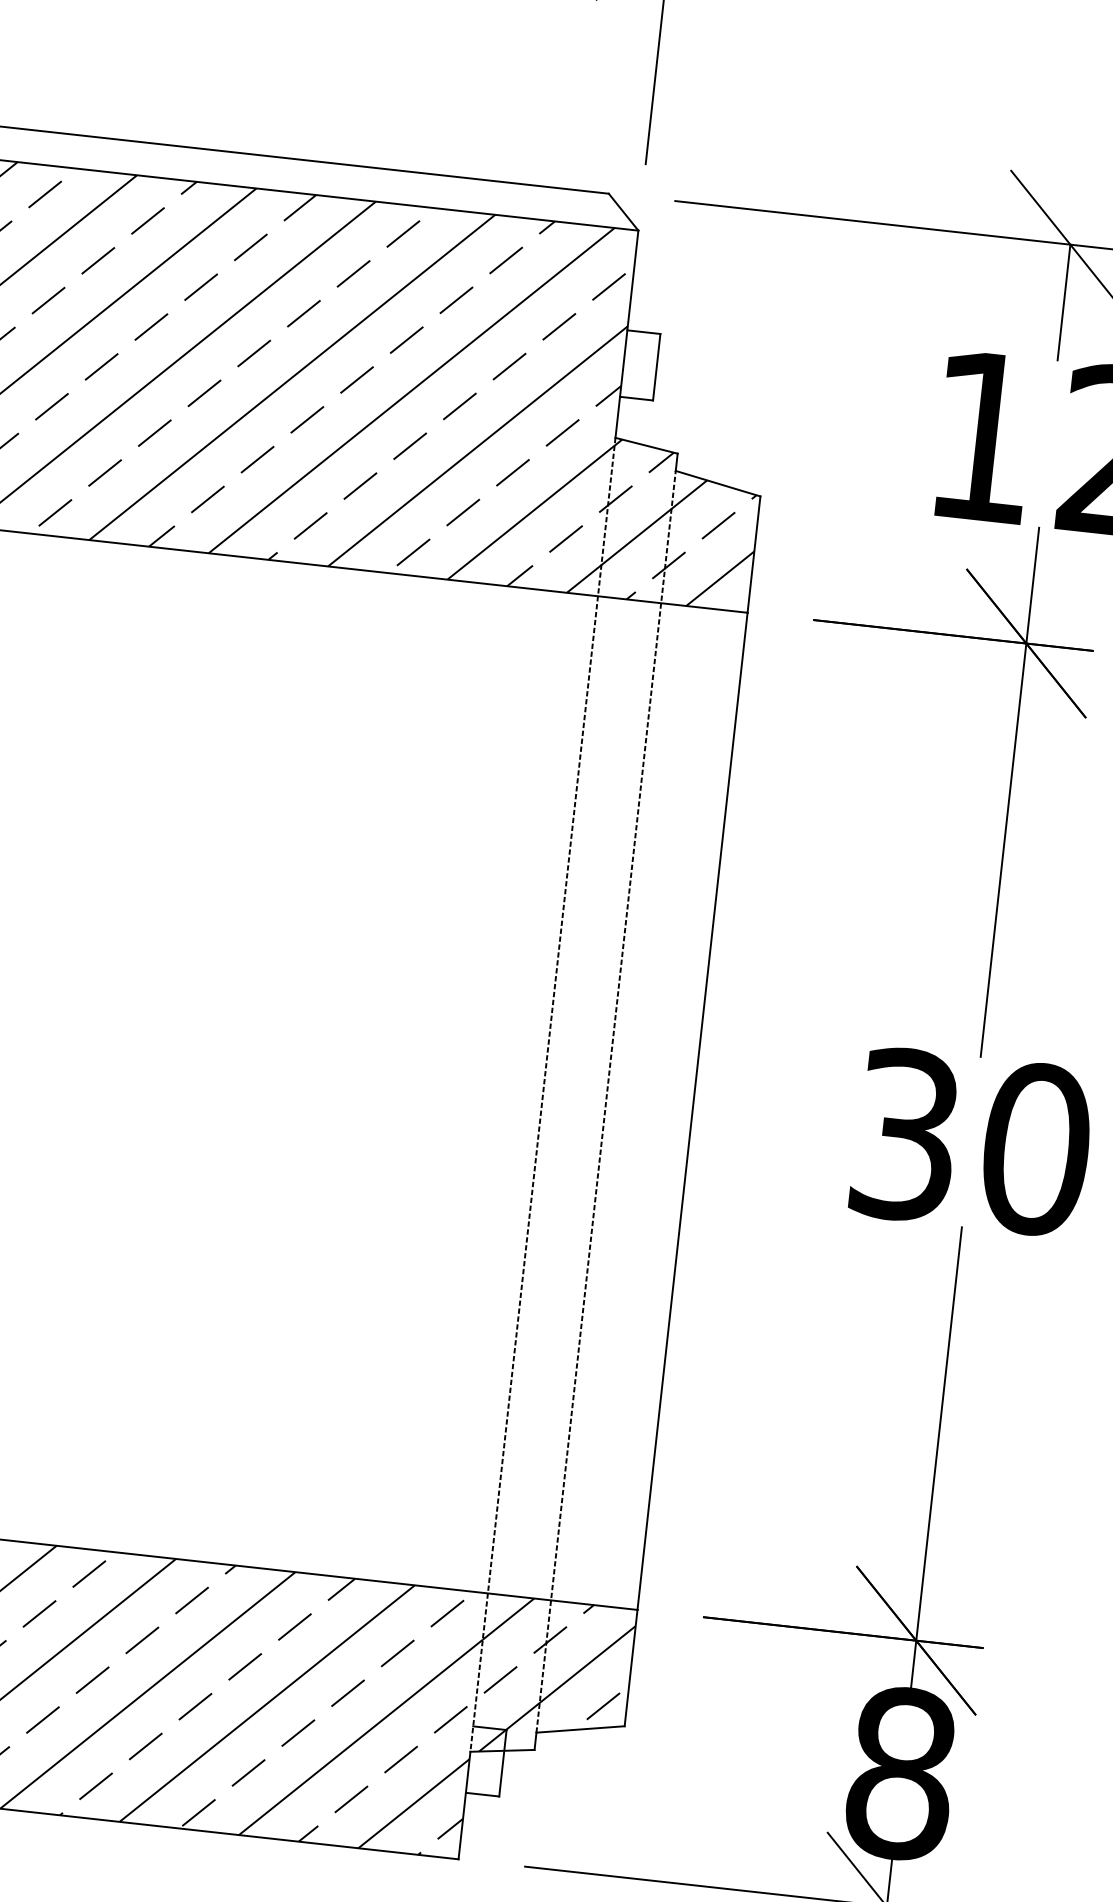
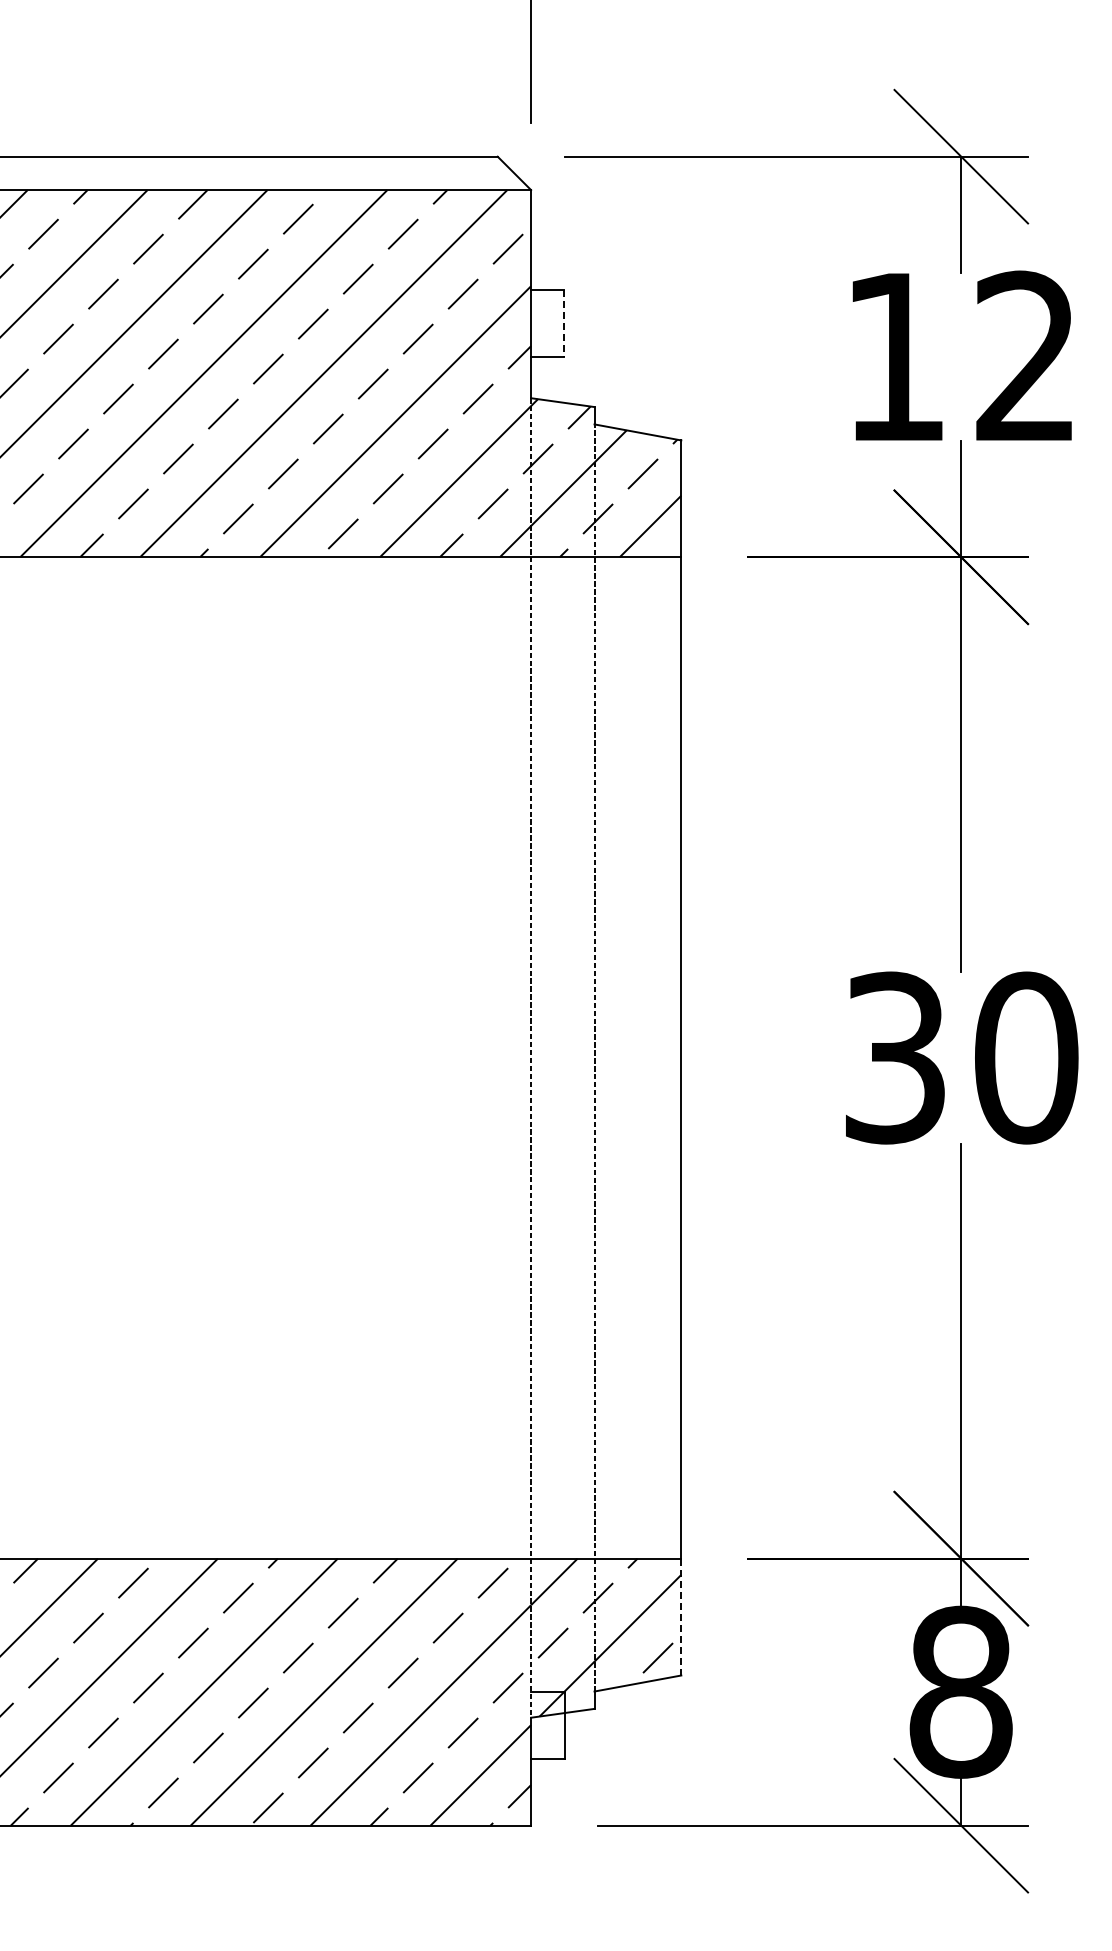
line: (656, 368) -> (564, 324), solid -> dashed
line: (631, 1668) -> (681, 1617), solid -> dashed

